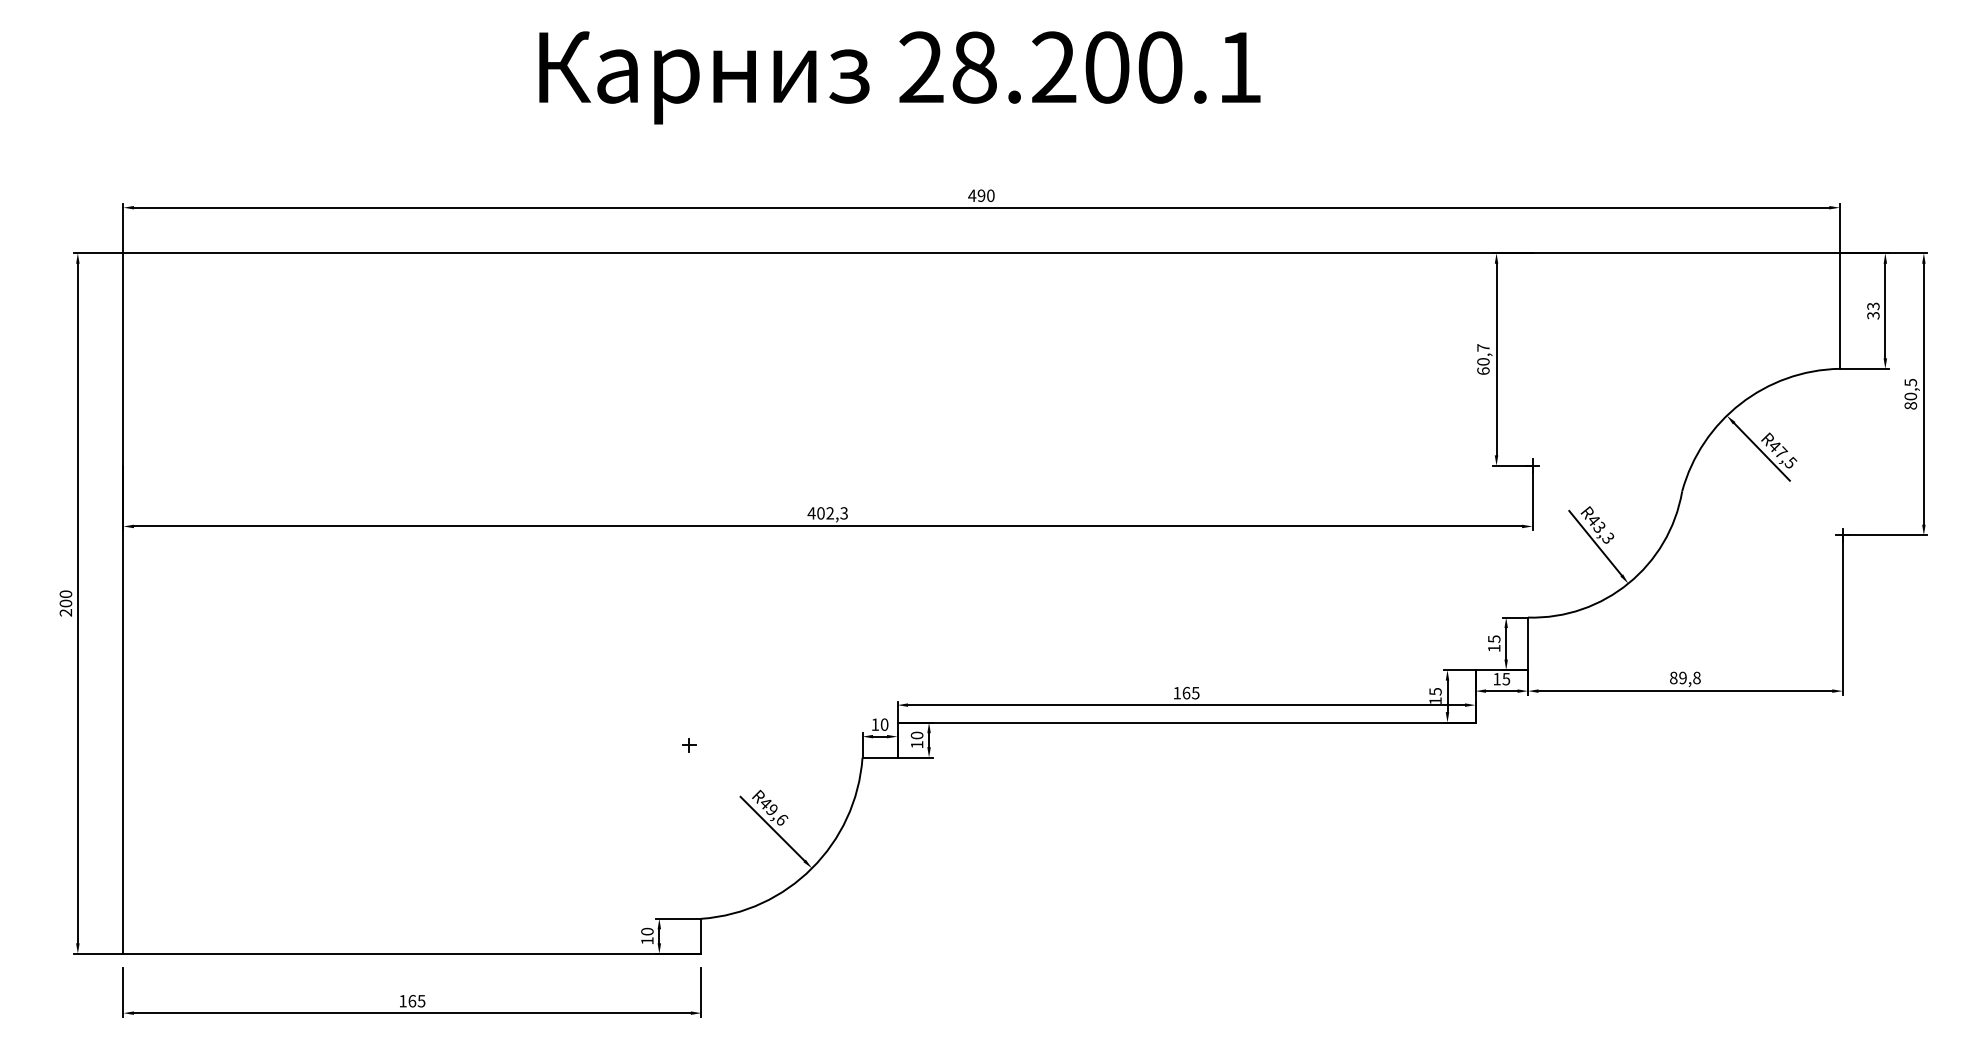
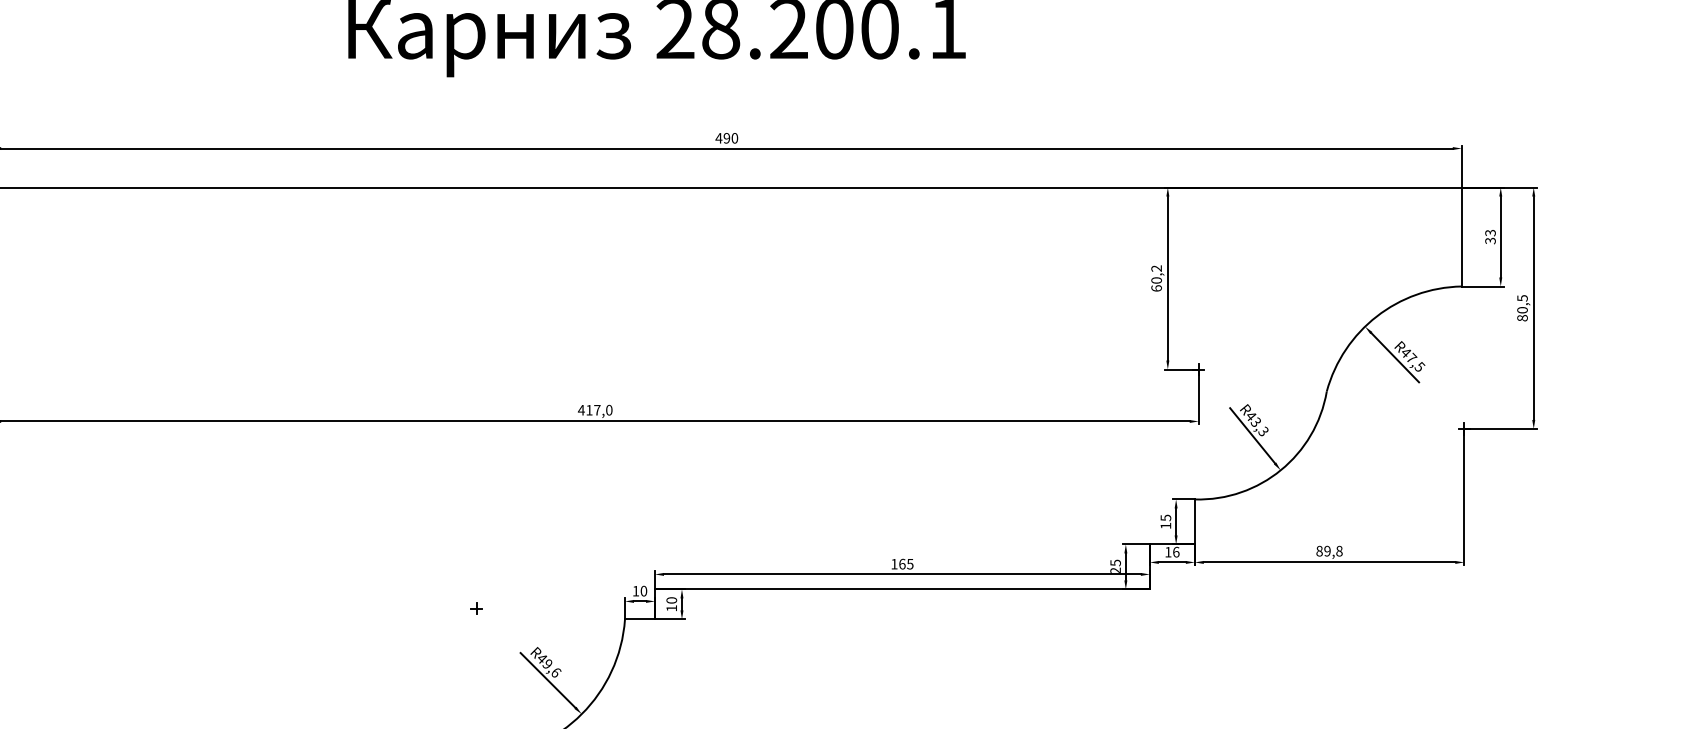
text: (1483, 347) -> (1156, 268), 60,7 -> 60,2
text: (832, 513) -> (599, 410), 402,3 -> 417,0
text: (1506, 678) -> (1176, 551), 15 -> 16
text: (1435, 700) -> (1115, 570), 15 -> 25

